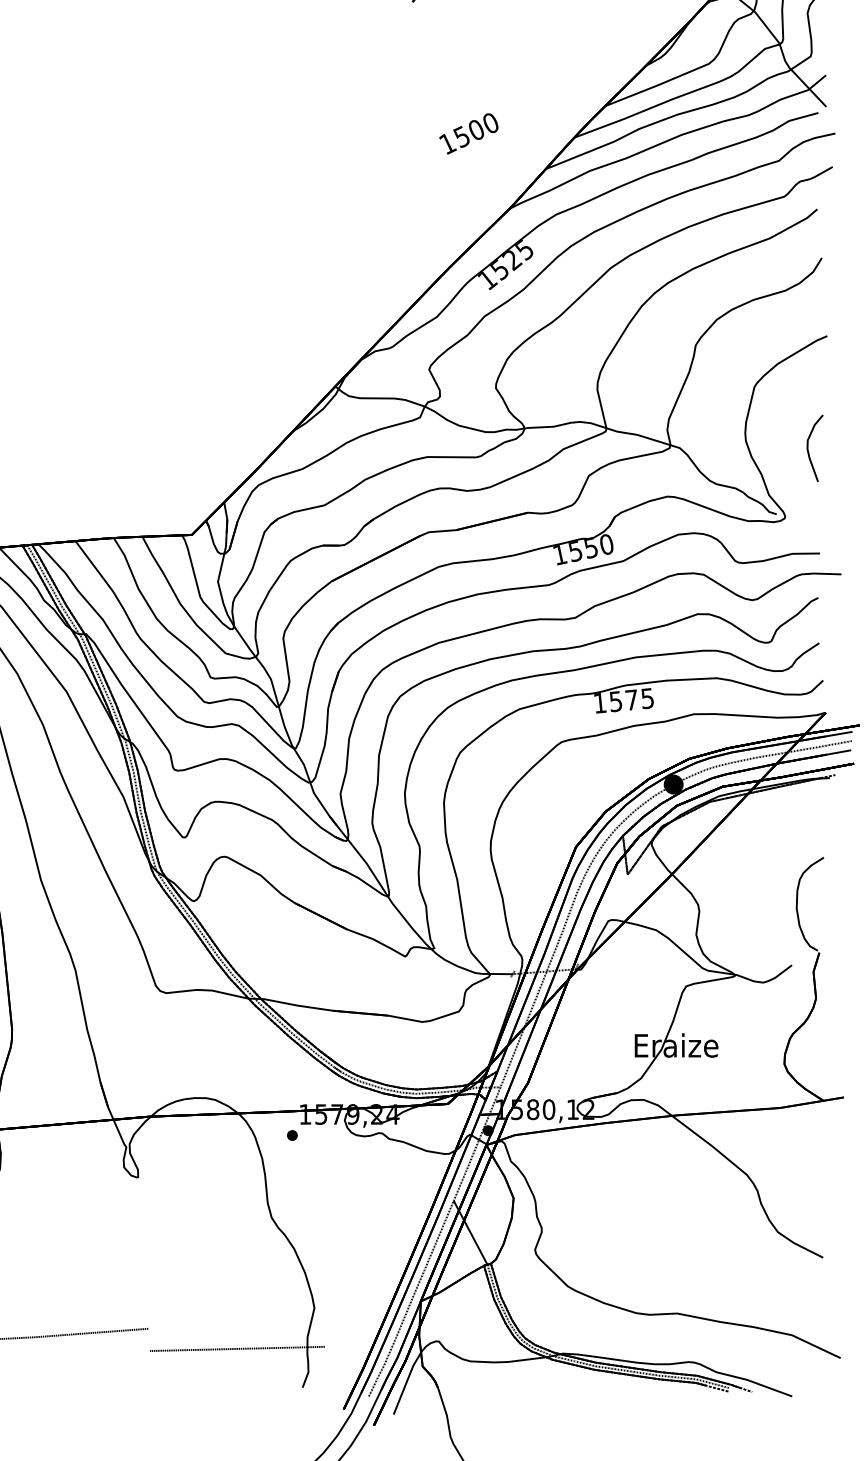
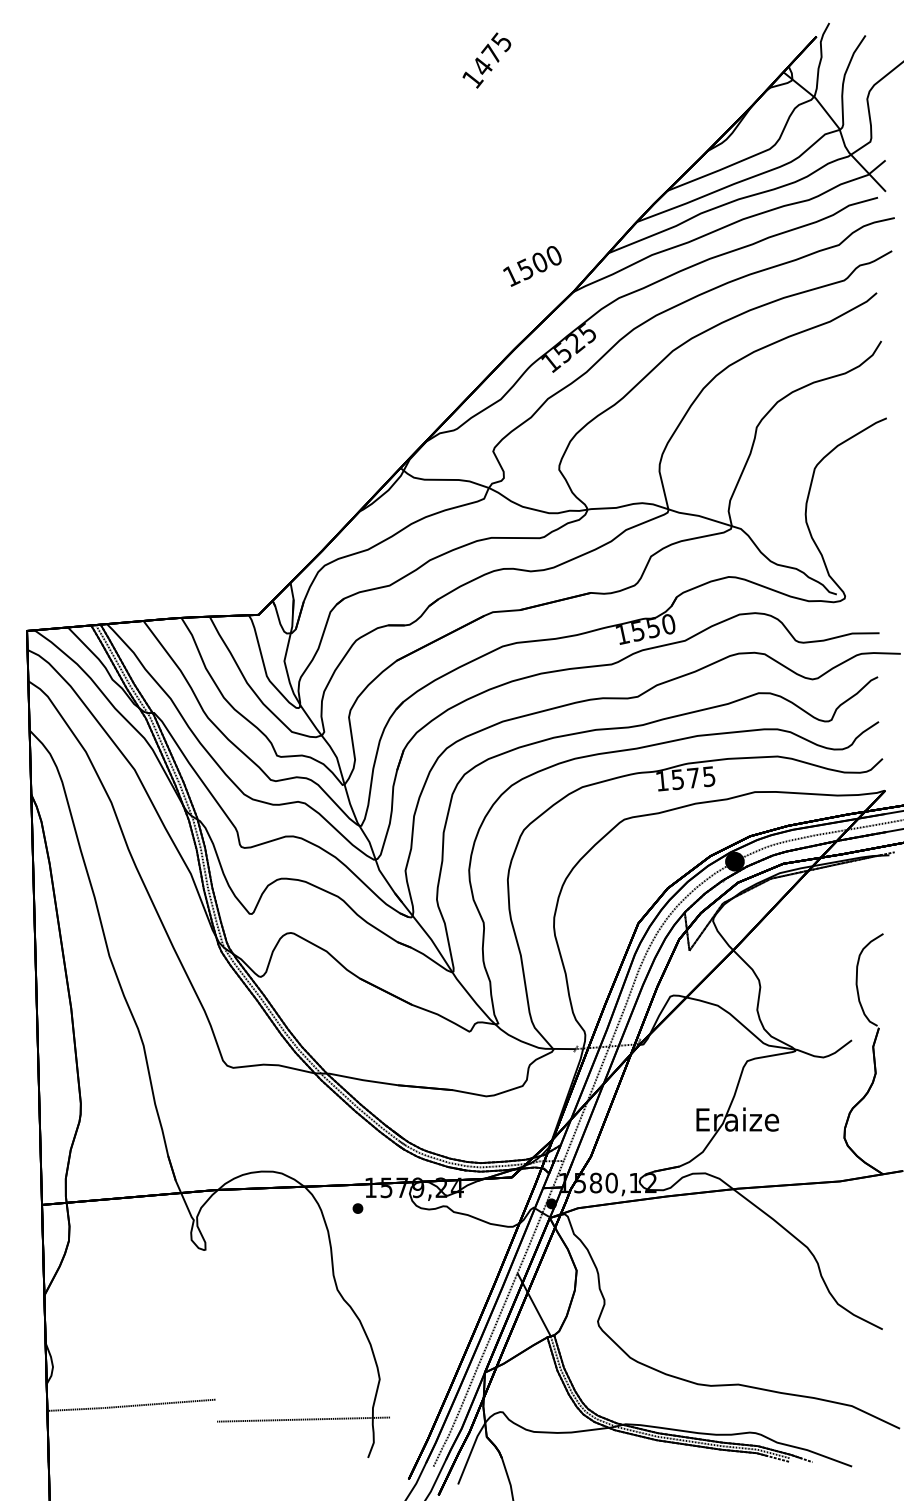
text: (468, 134) -> (532, 266), moved
curve: (808, 448) -> (868, 529), removed

